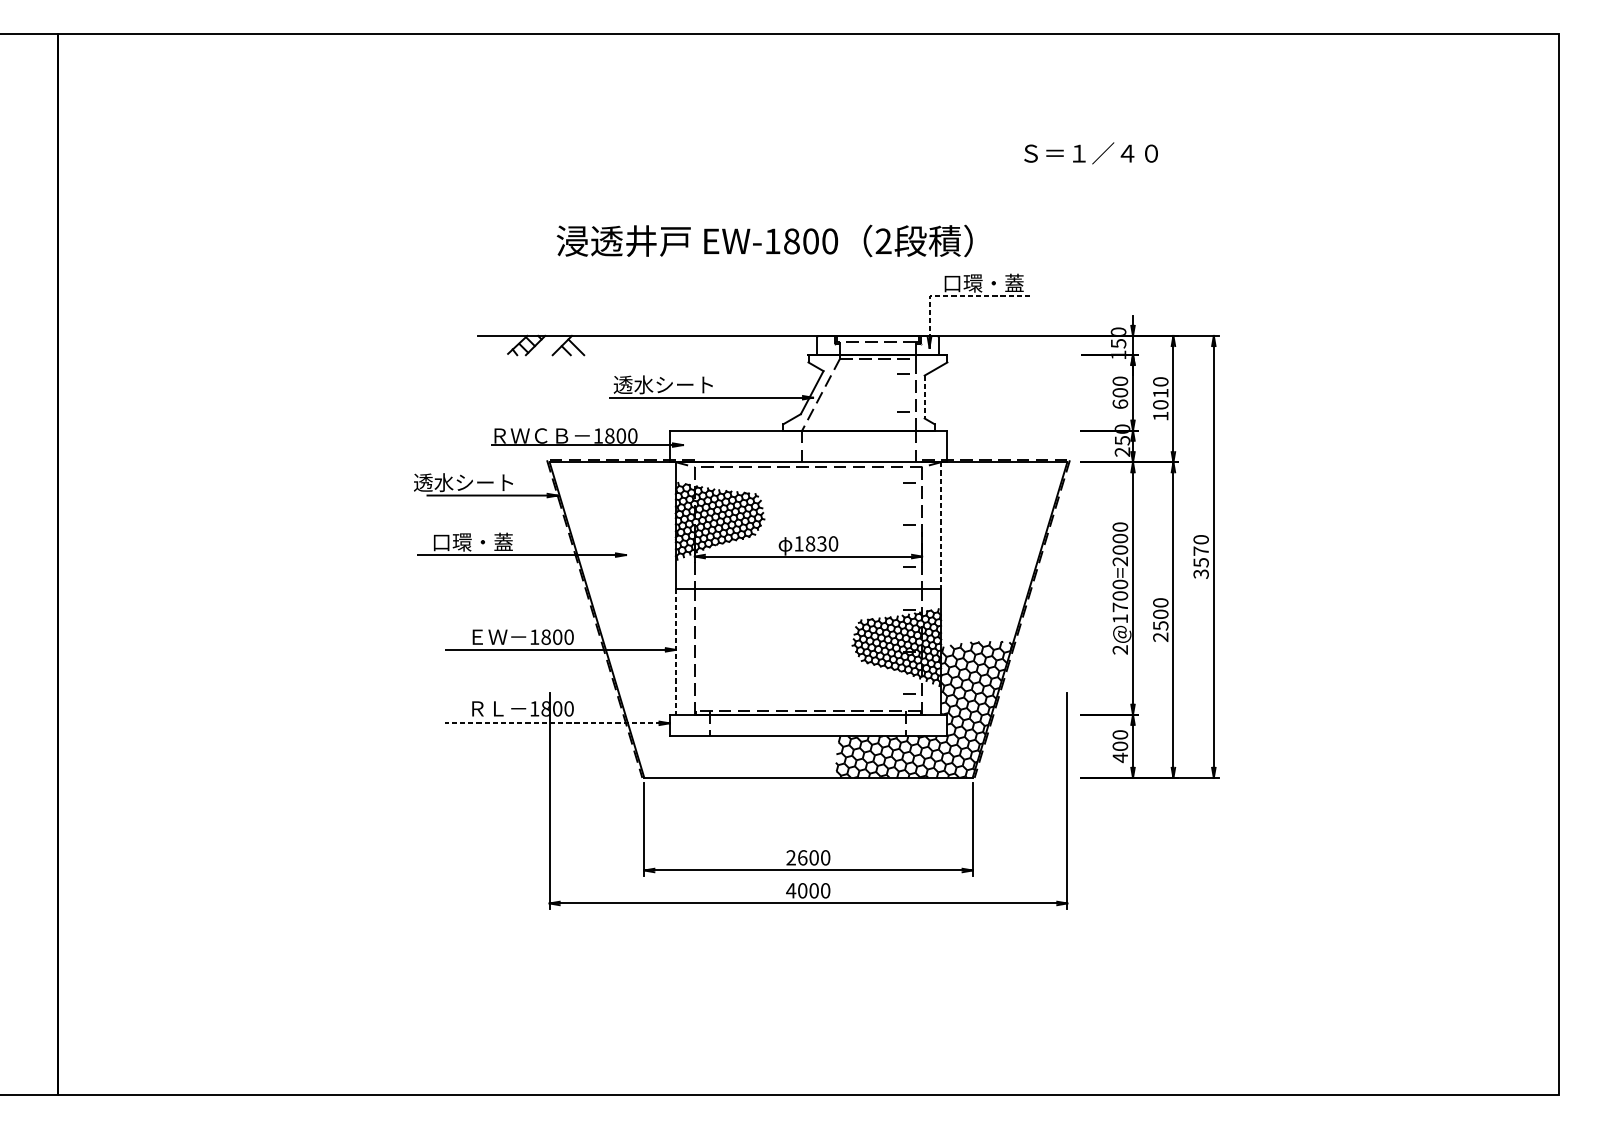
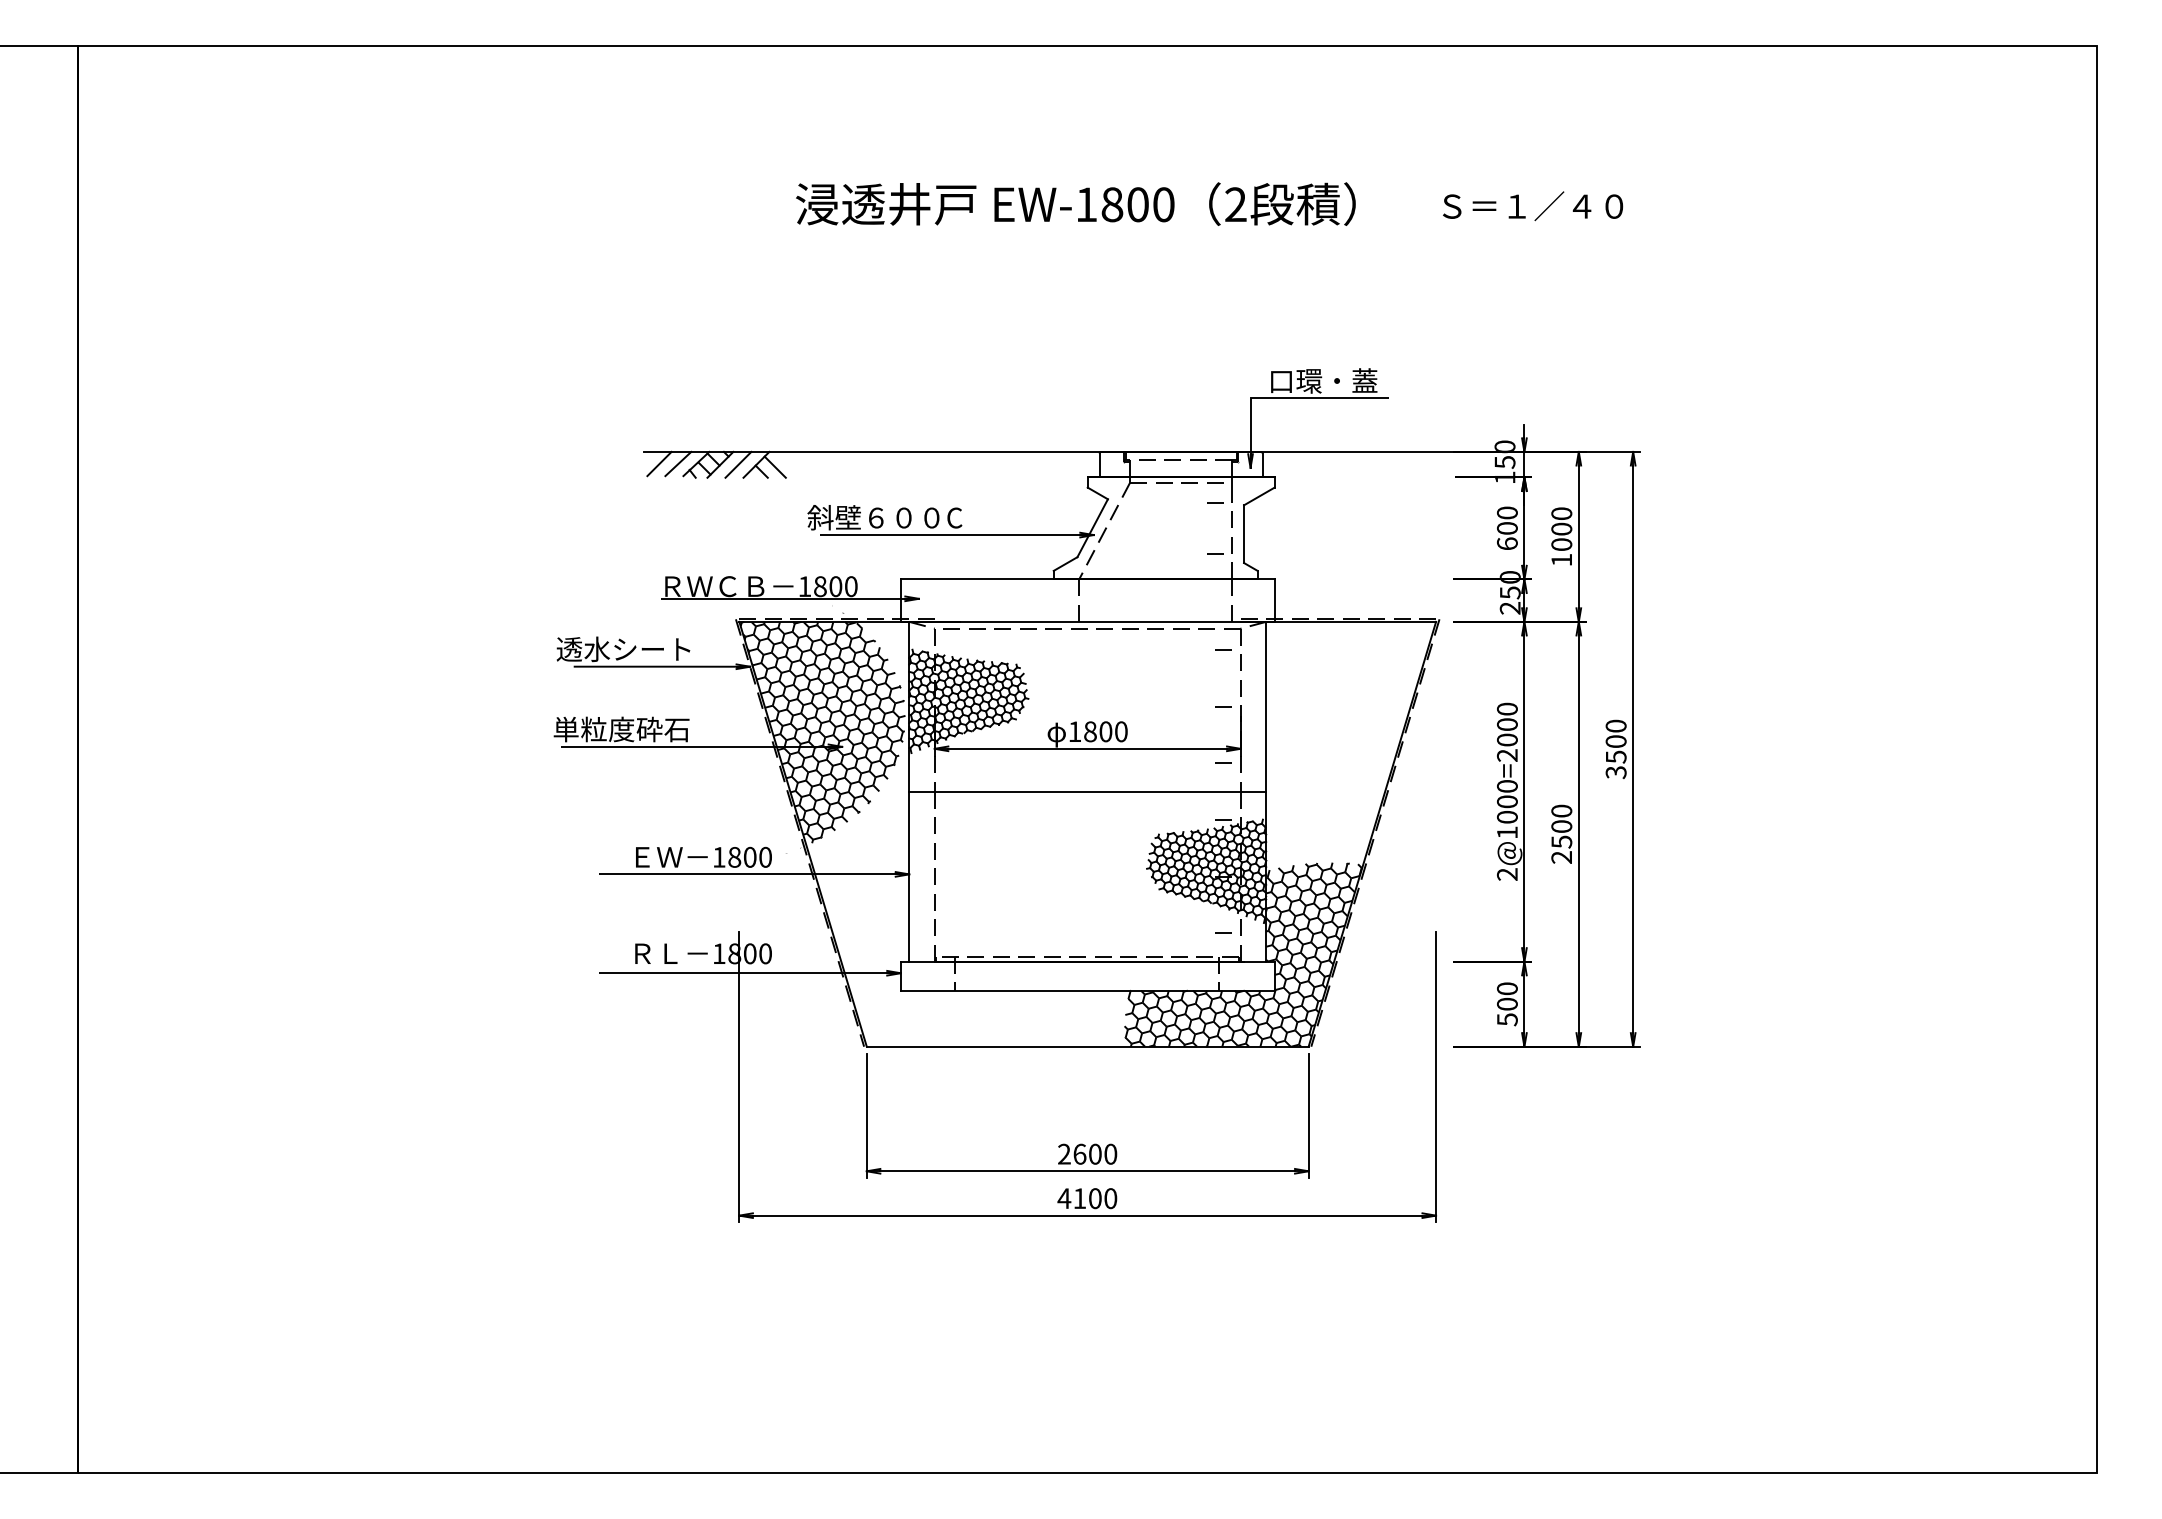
text: (1091, 153) -> (1533, 206), moved
text: (764, 240) -> (1075, 203), moved
line: (954, 296) -> (1284, 398), dashed -> solid
line: (490, 344) -> (659, 463), added
line: (504, 344) -> (678, 463), added
line: (548, 345) -> (738, 464), added
text: (657, 384) -> (884, 517), 透水シート -> 斜壁６００C
text: (1160, 392) -> (1561, 528), 1010 -> 1000
line: (924, 397) -> (1244, 534), dashed -> solid
line: (941, 525) -> (1266, 706), dashed -> solid
text: (462, 542) -> (621, 729), 口環・蓋 -> 単粒度砕石
hatch: (611, 542) -> (822, 729), added
text: (821, 543) -> (1105, 731), 1830 -> 1800
text: (1200, 551) -> (1615, 741), 3570 -> 3500
text: (1120, 606) -> (1507, 816), 2@1700=2000 -> 2@1000=2000
line: (676, 651) -> (909, 876), dashed -> solid
line: (557, 723) -> (749, 973), dashed -> solid
text: (1120, 757) -> (1507, 1019), 400 -> 500
text: (802, 890) -> (1079, 1198), 4000 -> 4100

